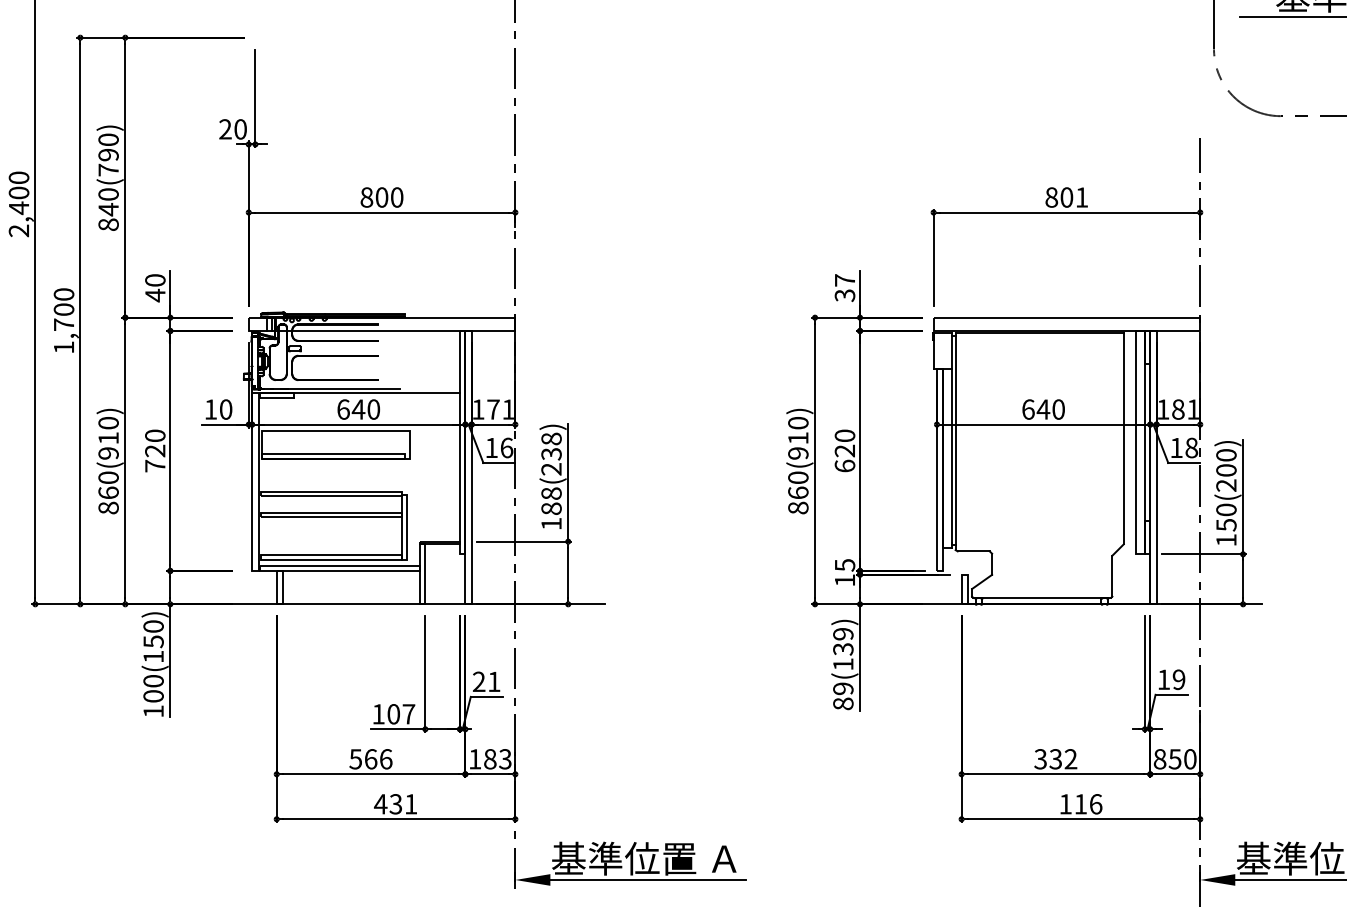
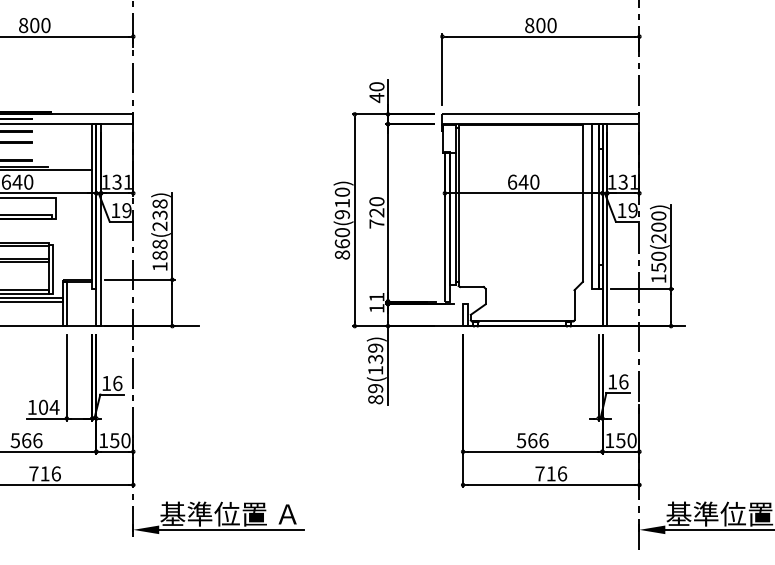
text: (1081, 197) -> (551, 25), 801 -> 800
text: (844, 288) -> (376, 92), 37 -> 40
text: (493, 409) -> (117, 182), 171 -> 131
text: (1177, 409) -> (622, 182), 181 -> 131
text: (506, 447) -> (126, 210), 16 -> 19
text: (1191, 447) -> (632, 210), 18 -> 19
text: (844, 465) -> (376, 223), 620 -> 720
text: (845, 565) -> (377, 297), 15 -> 11
text: (1178, 679) -> (623, 381), 19 -> 16
text: (486, 681) -> (111, 383), 21 -> 16
text: (408, 714) -> (54, 407), 107 -> 104
text: (497, 759) -> (120, 440), 183 -> 150
text: (1055, 759) -> (532, 440), 332 -> 566
text: (1159, 759) -> (609, 440), 850 -> 150
text: (395, 804) -> (44, 474), 431 -> 716
text: (1065, 804) -> (539, 474), 116 -> 716

